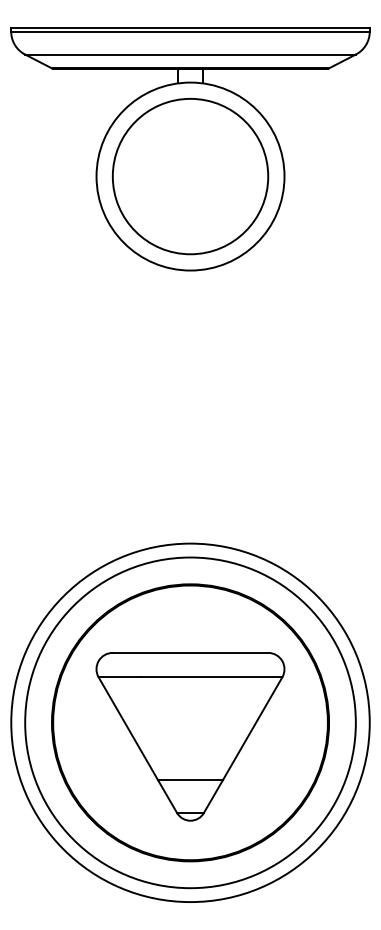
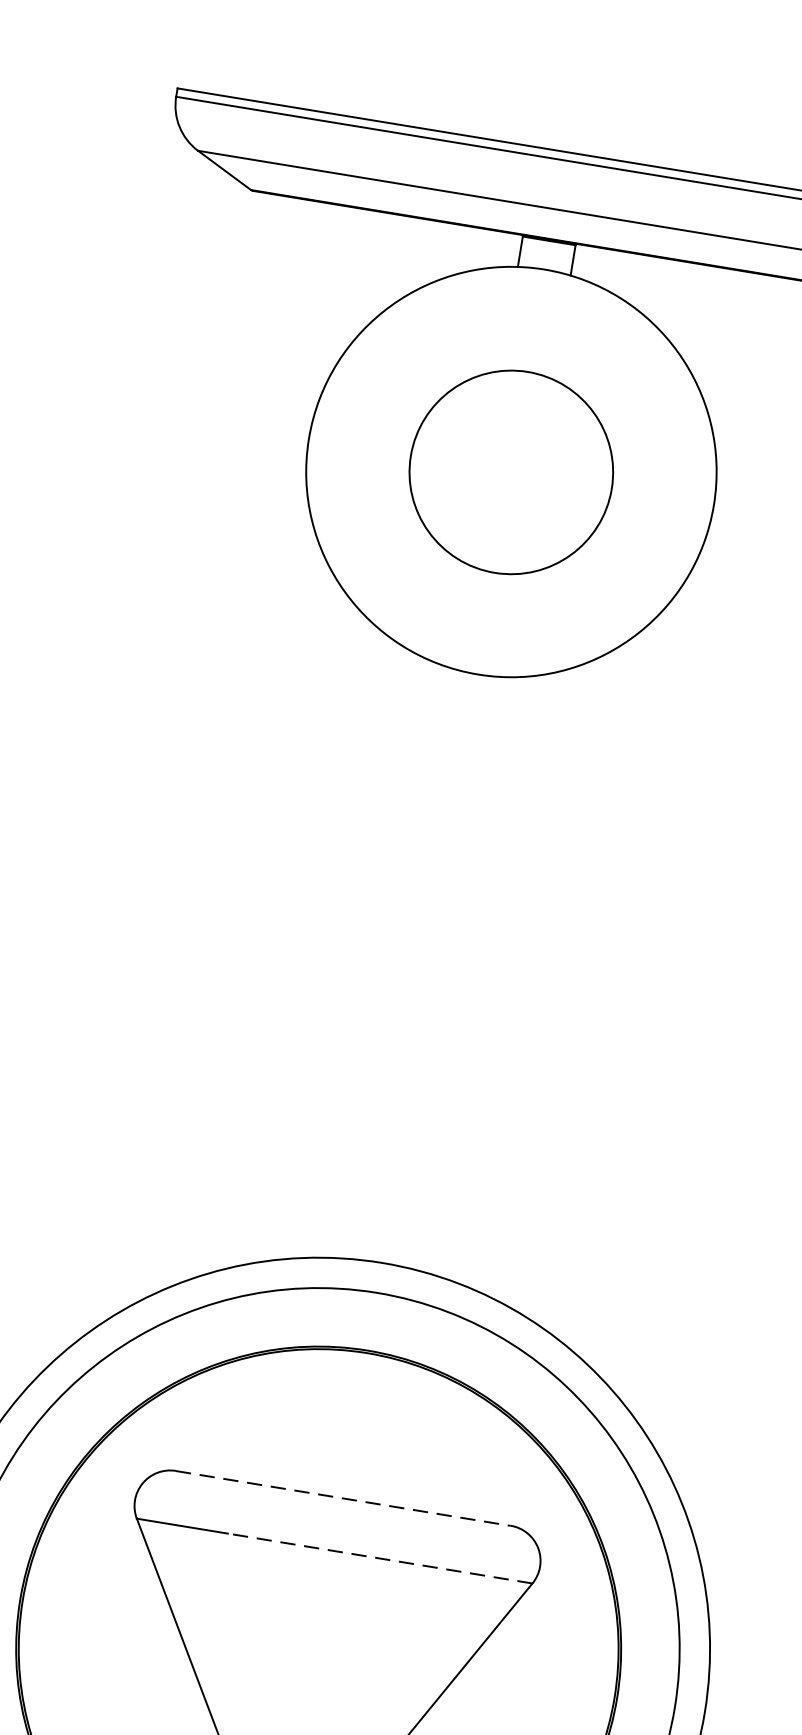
circle: (190, 176) -> (511, 471), size x0.6
line: (190, 652) -> (343, 1497), solid -> dashed
line: (211, 677) -> (379, 1558), solid -> dashed

